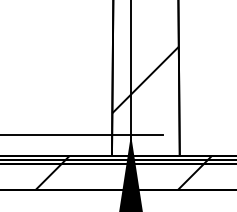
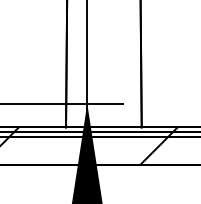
hatch: (145, 79) -> (103, 42), removed

